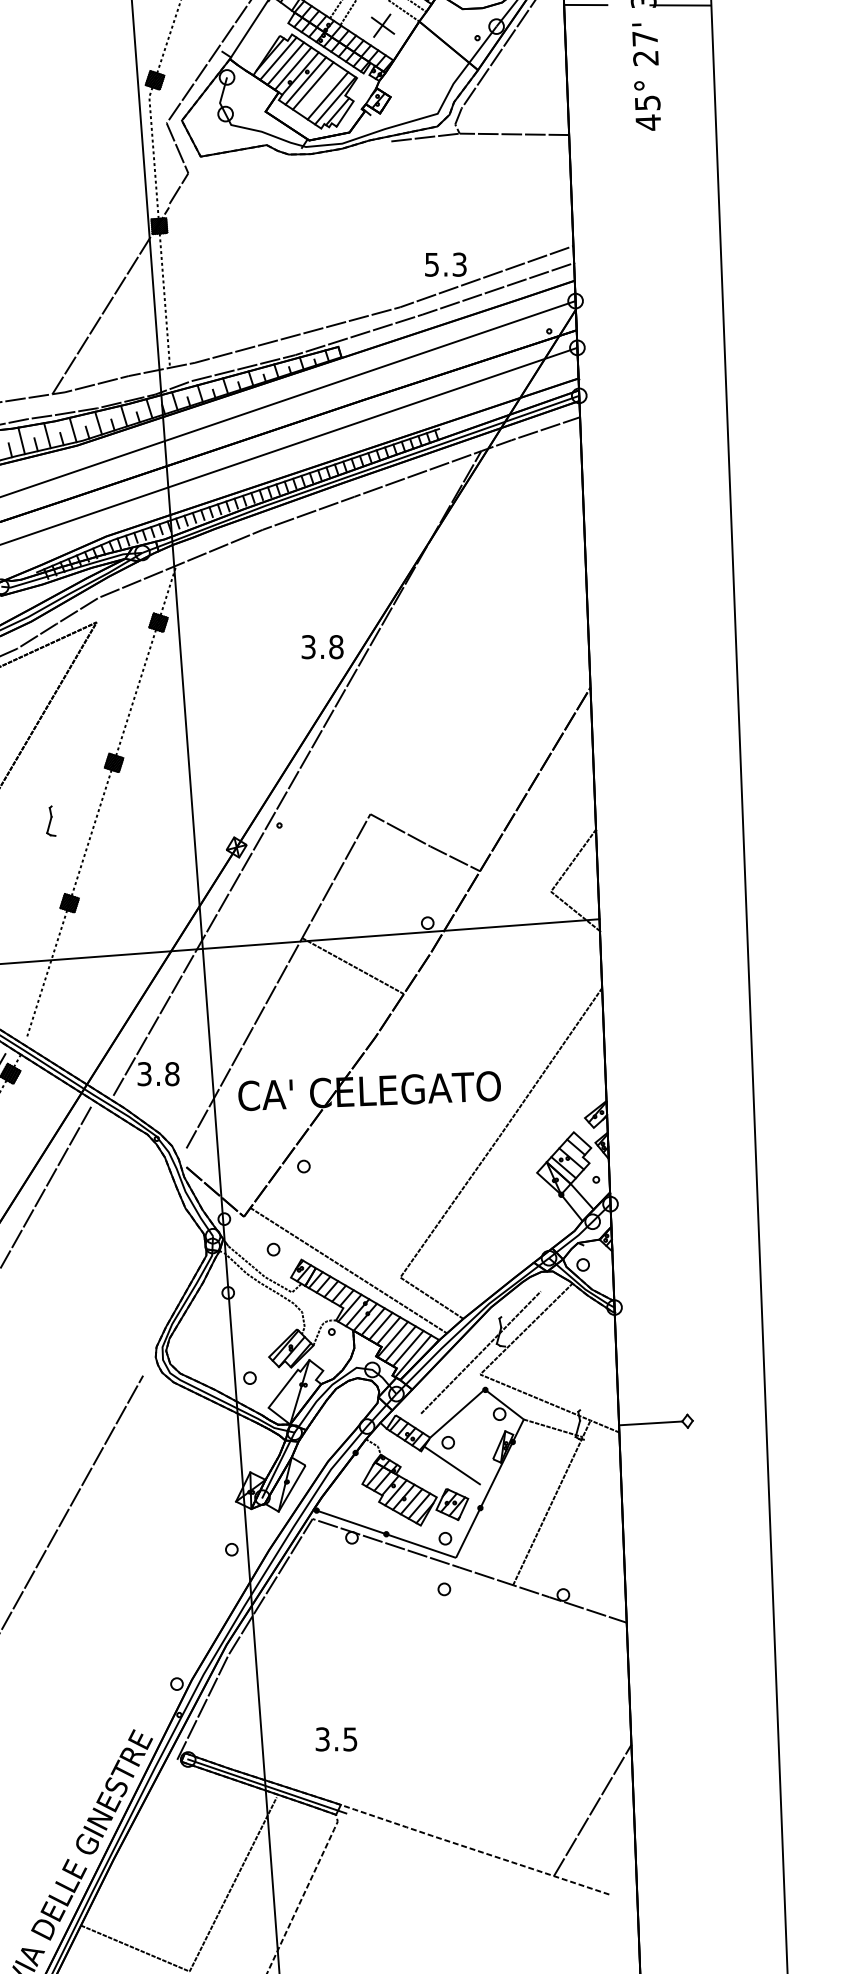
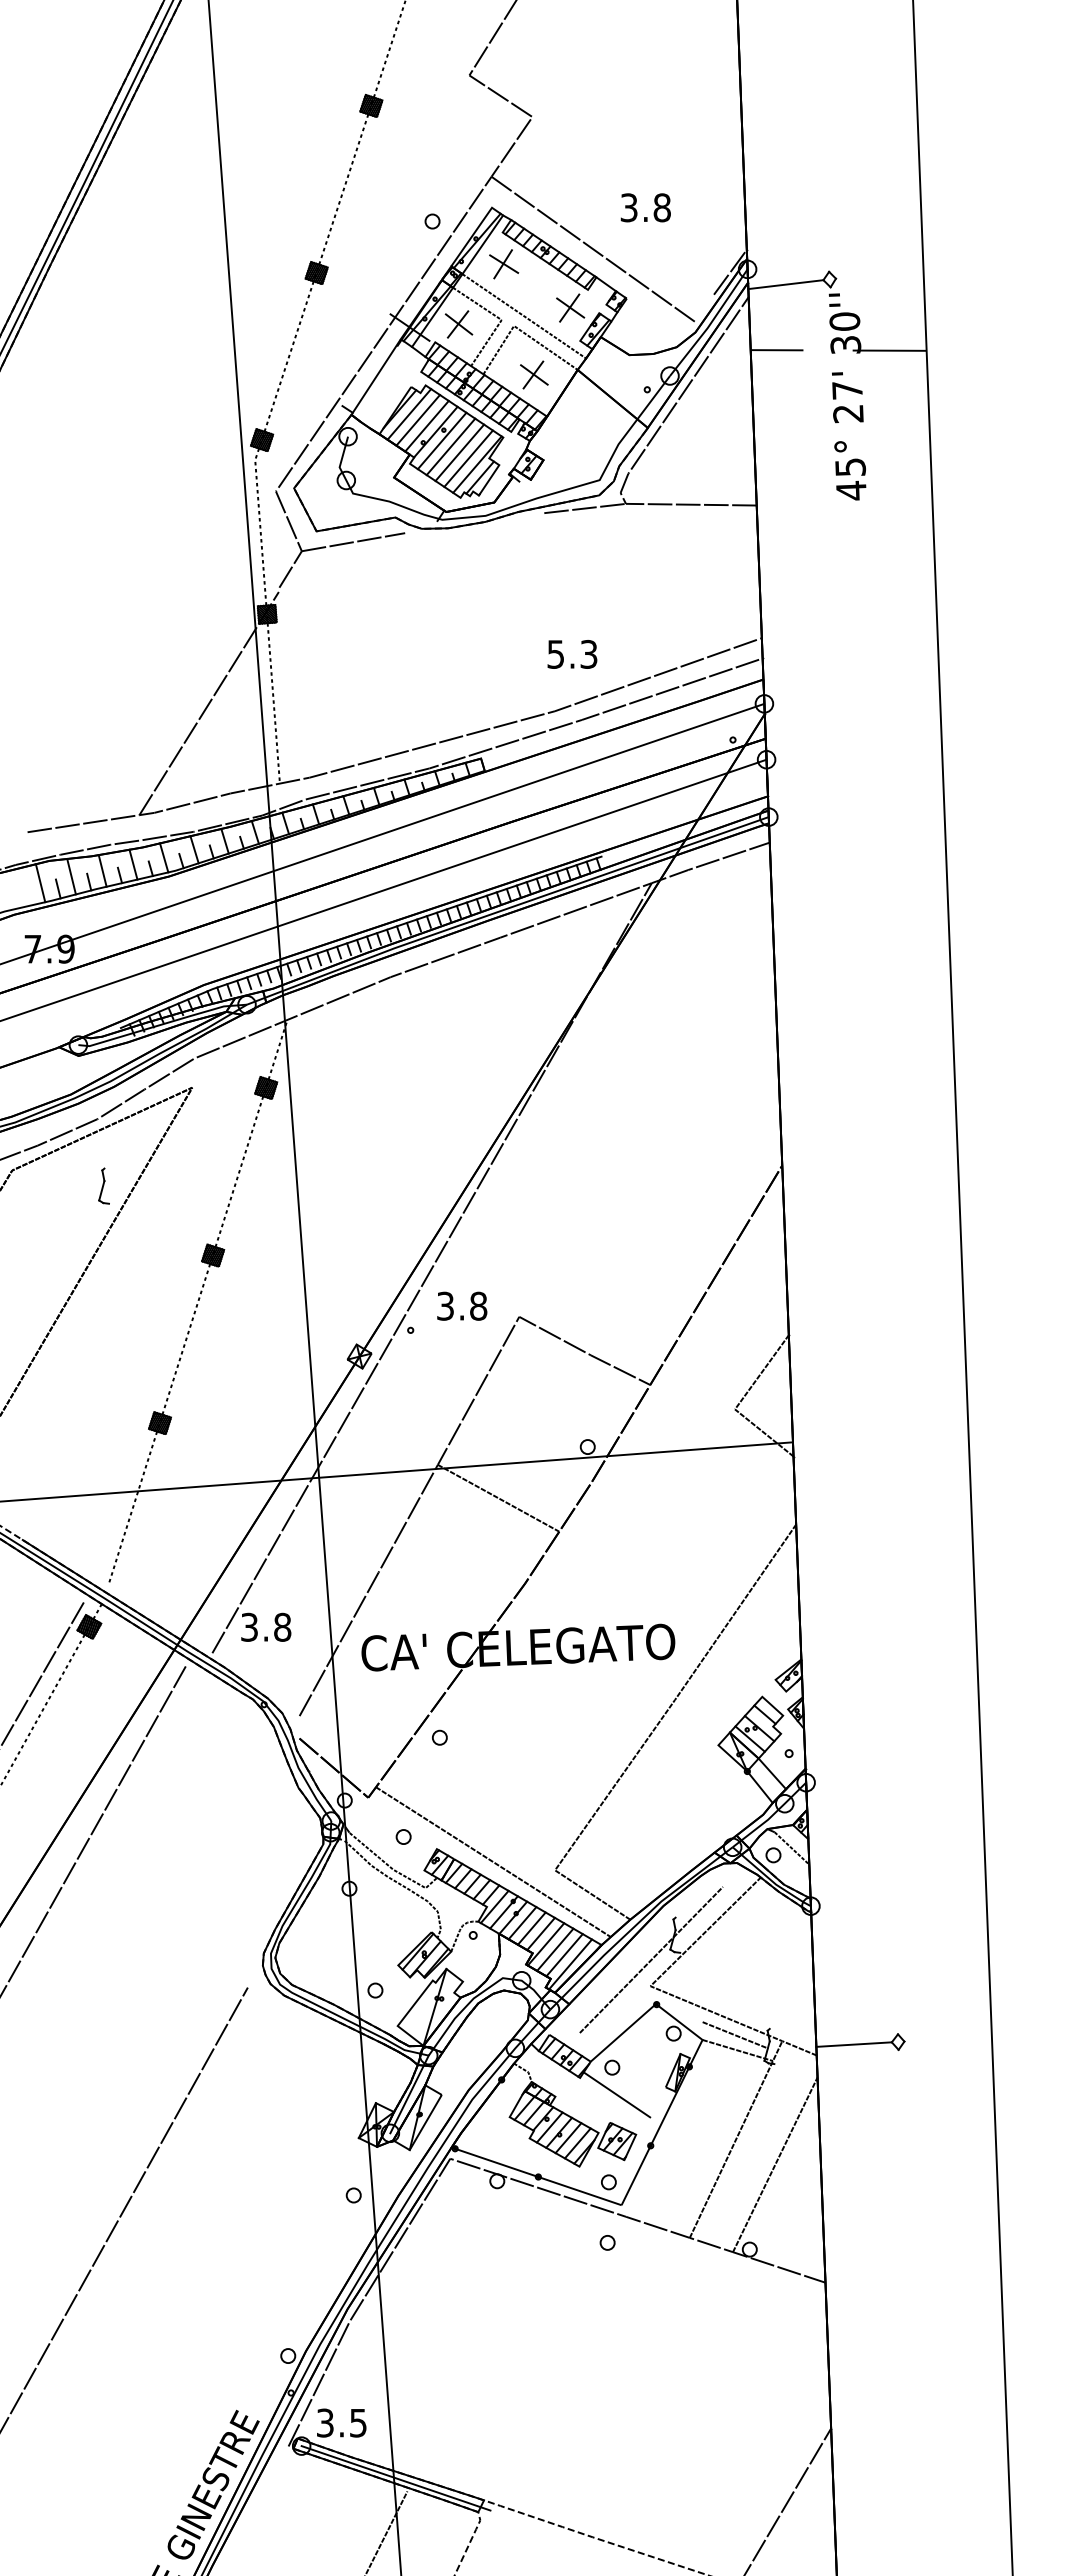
line: (320, 90) -> (459, 452), added
line: (231, 165) -> (353, 542), added
text: (445, 264) -> (572, 654), moved
text: (322, 646) -> (462, 1305), moved
part: (50, 820) -> (103, 1185), moved
line: (598, 1259) -> (791, 1848), added
line: (551, 1415) -> (735, 2035), added
line: (584, 1523) -> (775, 2164), added
text: (336, 1738) -> (341, 2422), moved

